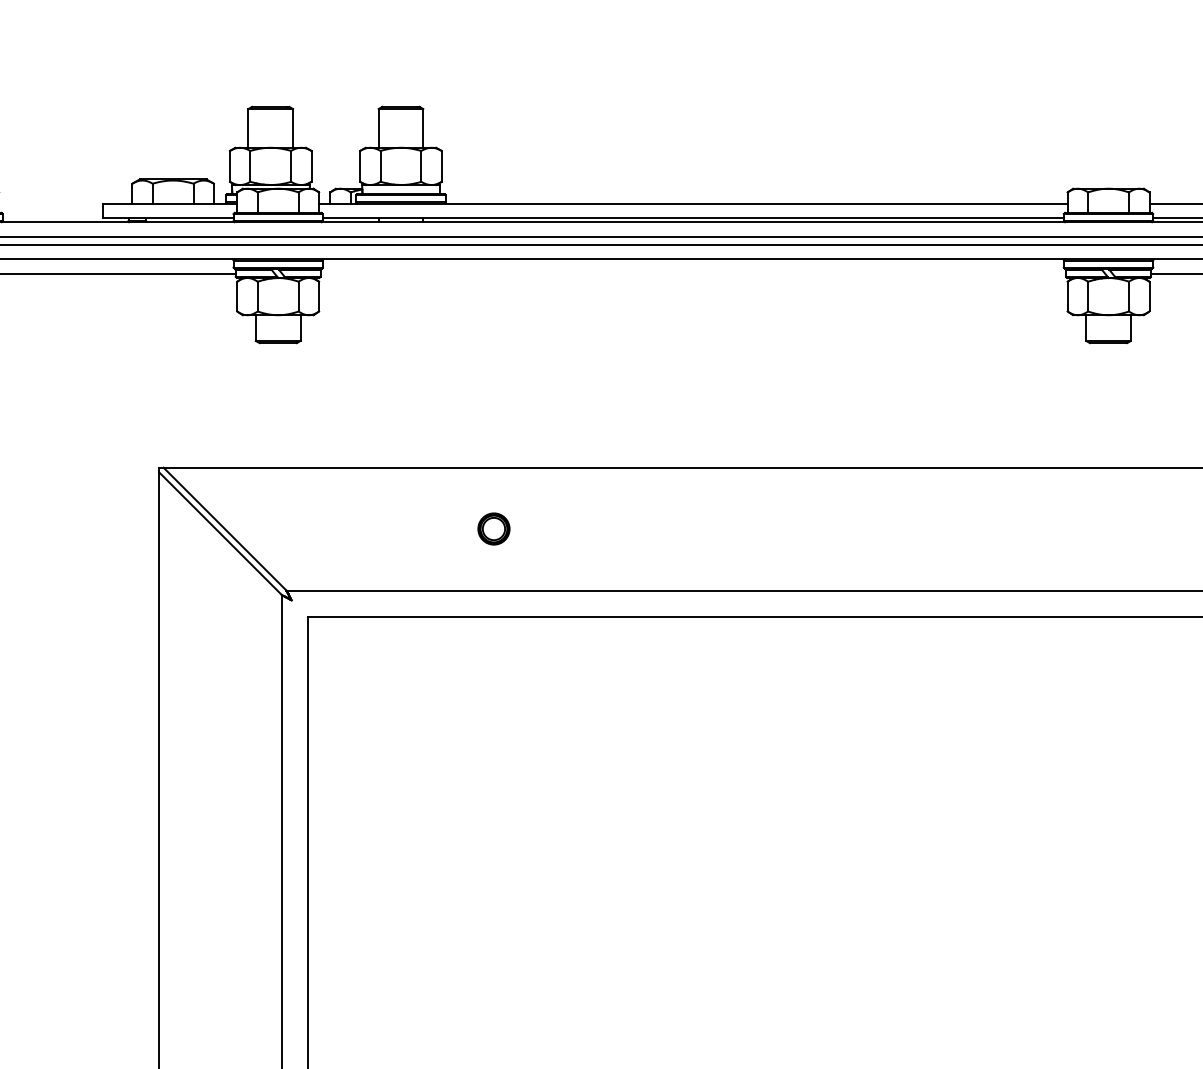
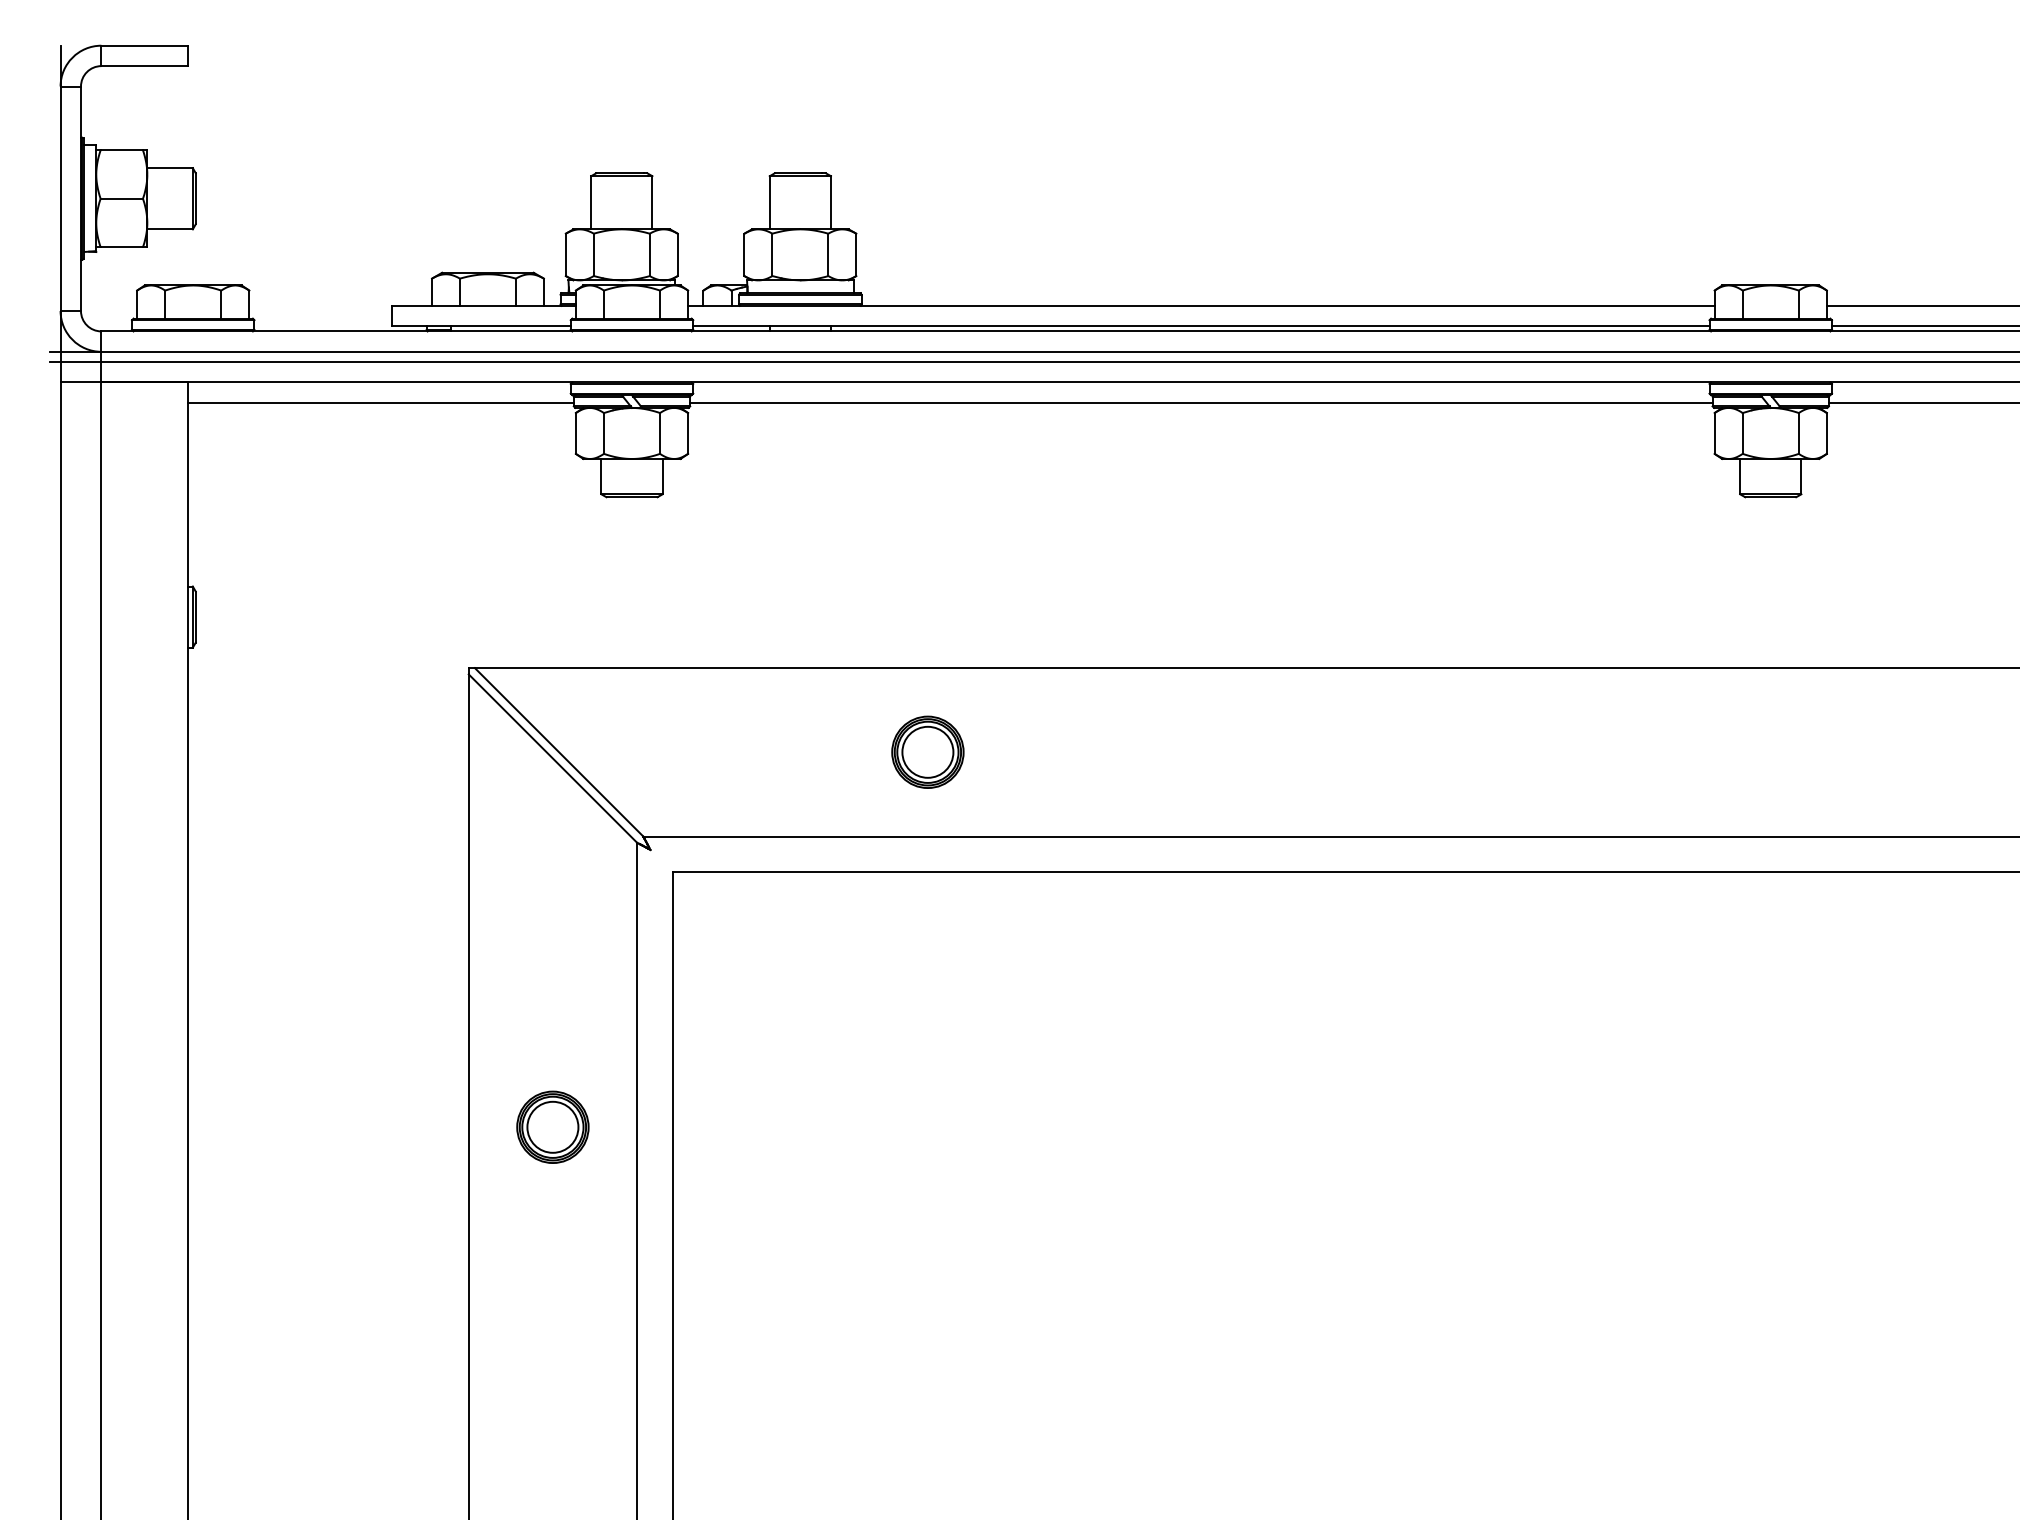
line: (693, 274) -> (1201, 402), added
part: (493, 528) -> (927, 751), size x1.67
part: (220, 801) -> (552, 1126), added

